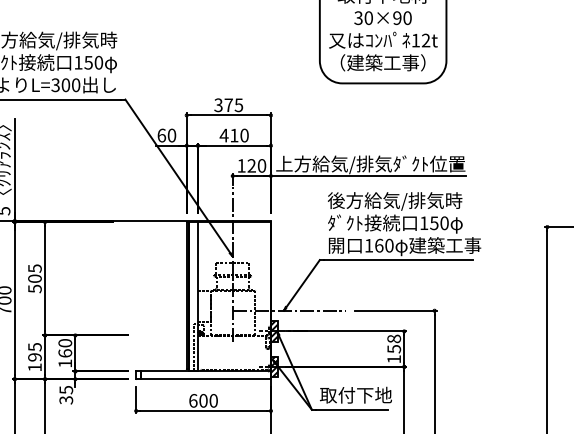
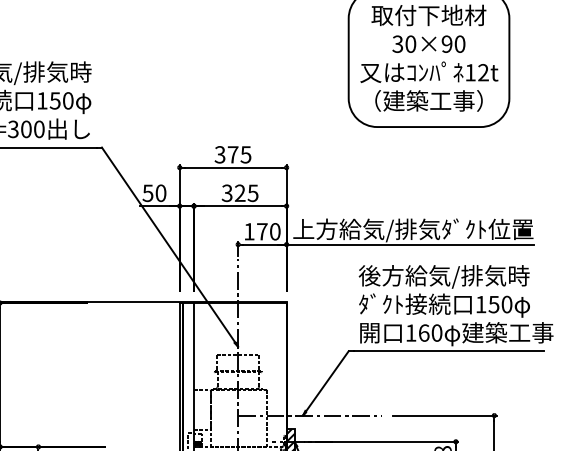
text: (161, 135) -> (147, 193), 60 -> 50
text: (233, 135) -> (239, 193), 410 -> 325
text: (251, 165) -> (261, 231), 120 -> 170

